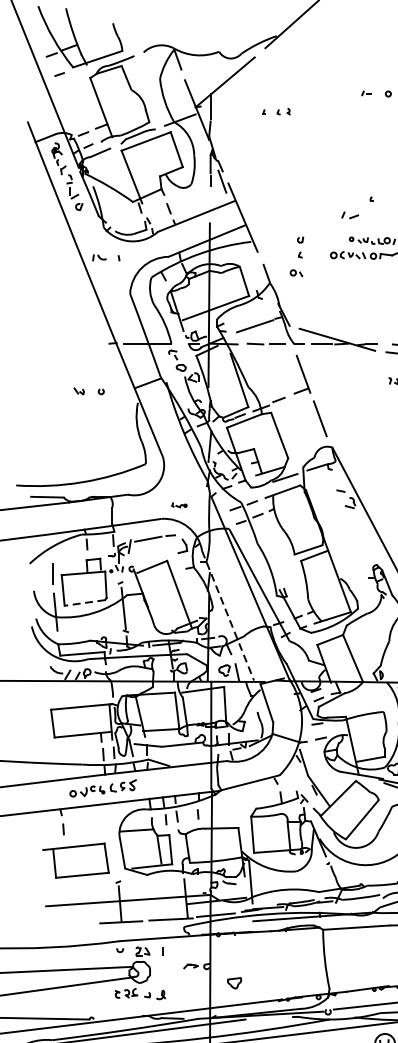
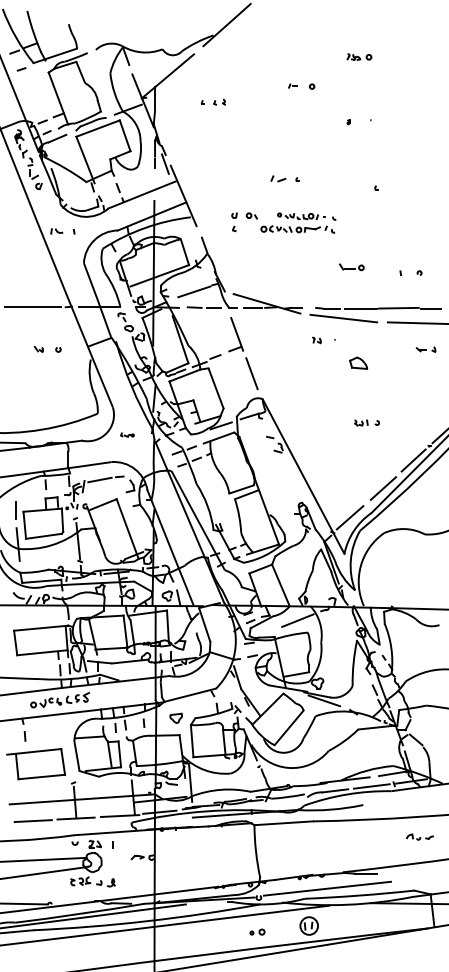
part: (350, 214) -> (278, 178), moved
part: (296, 272) -> (251, 215), moved
line: (71, 343) -> (32, 307), added
part: (179, 504) -> (127, 434), moved
line: (84, 603) -> (43, 536), dashed -> solid
line: (228, 615) -> (170, 547), dashed -> solid
line: (371, 698) -> (297, 620), added
line: (71, 925) -> (32, 821), added
part: (233, 982) -> (175, 717), moved

